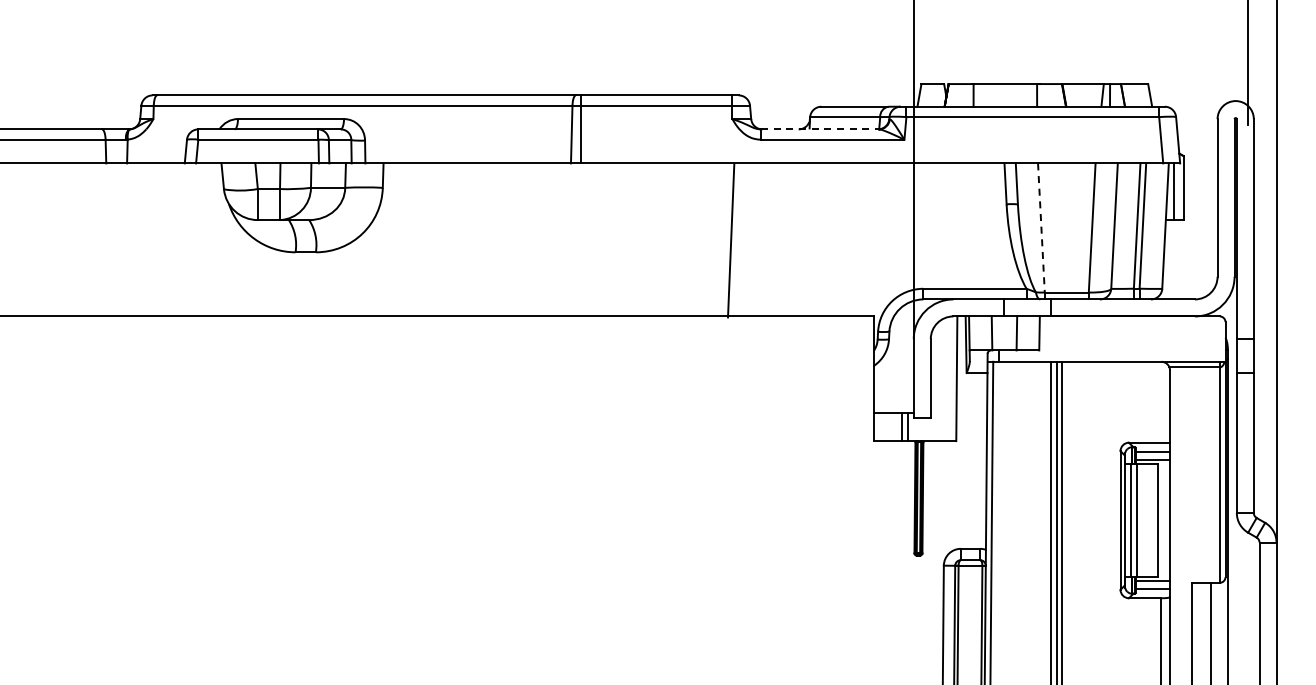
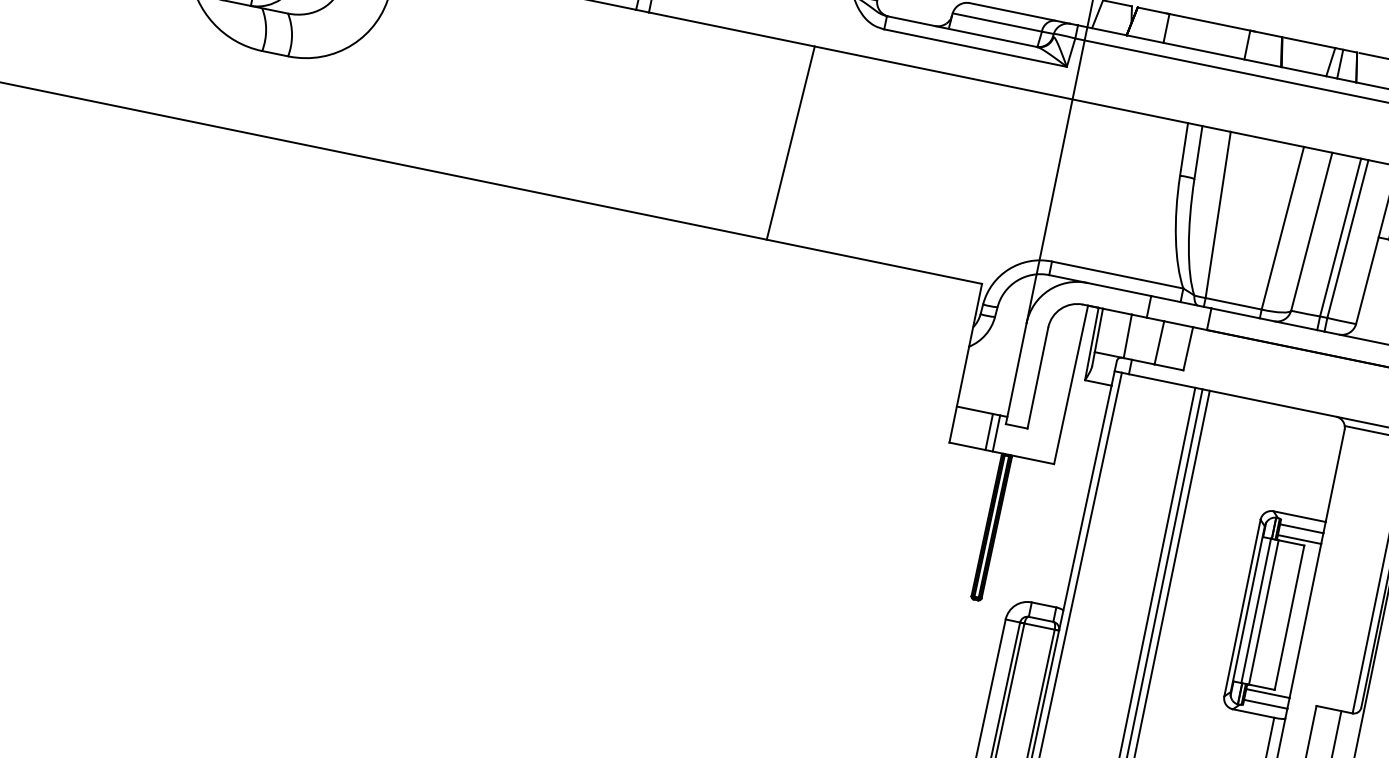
line: (820, 129) -> (962, 31), dashed -> solid
line: (1041, 227) -> (1218, 214), dashed -> solid
line: (731, 240) -> (791, 142), moved

